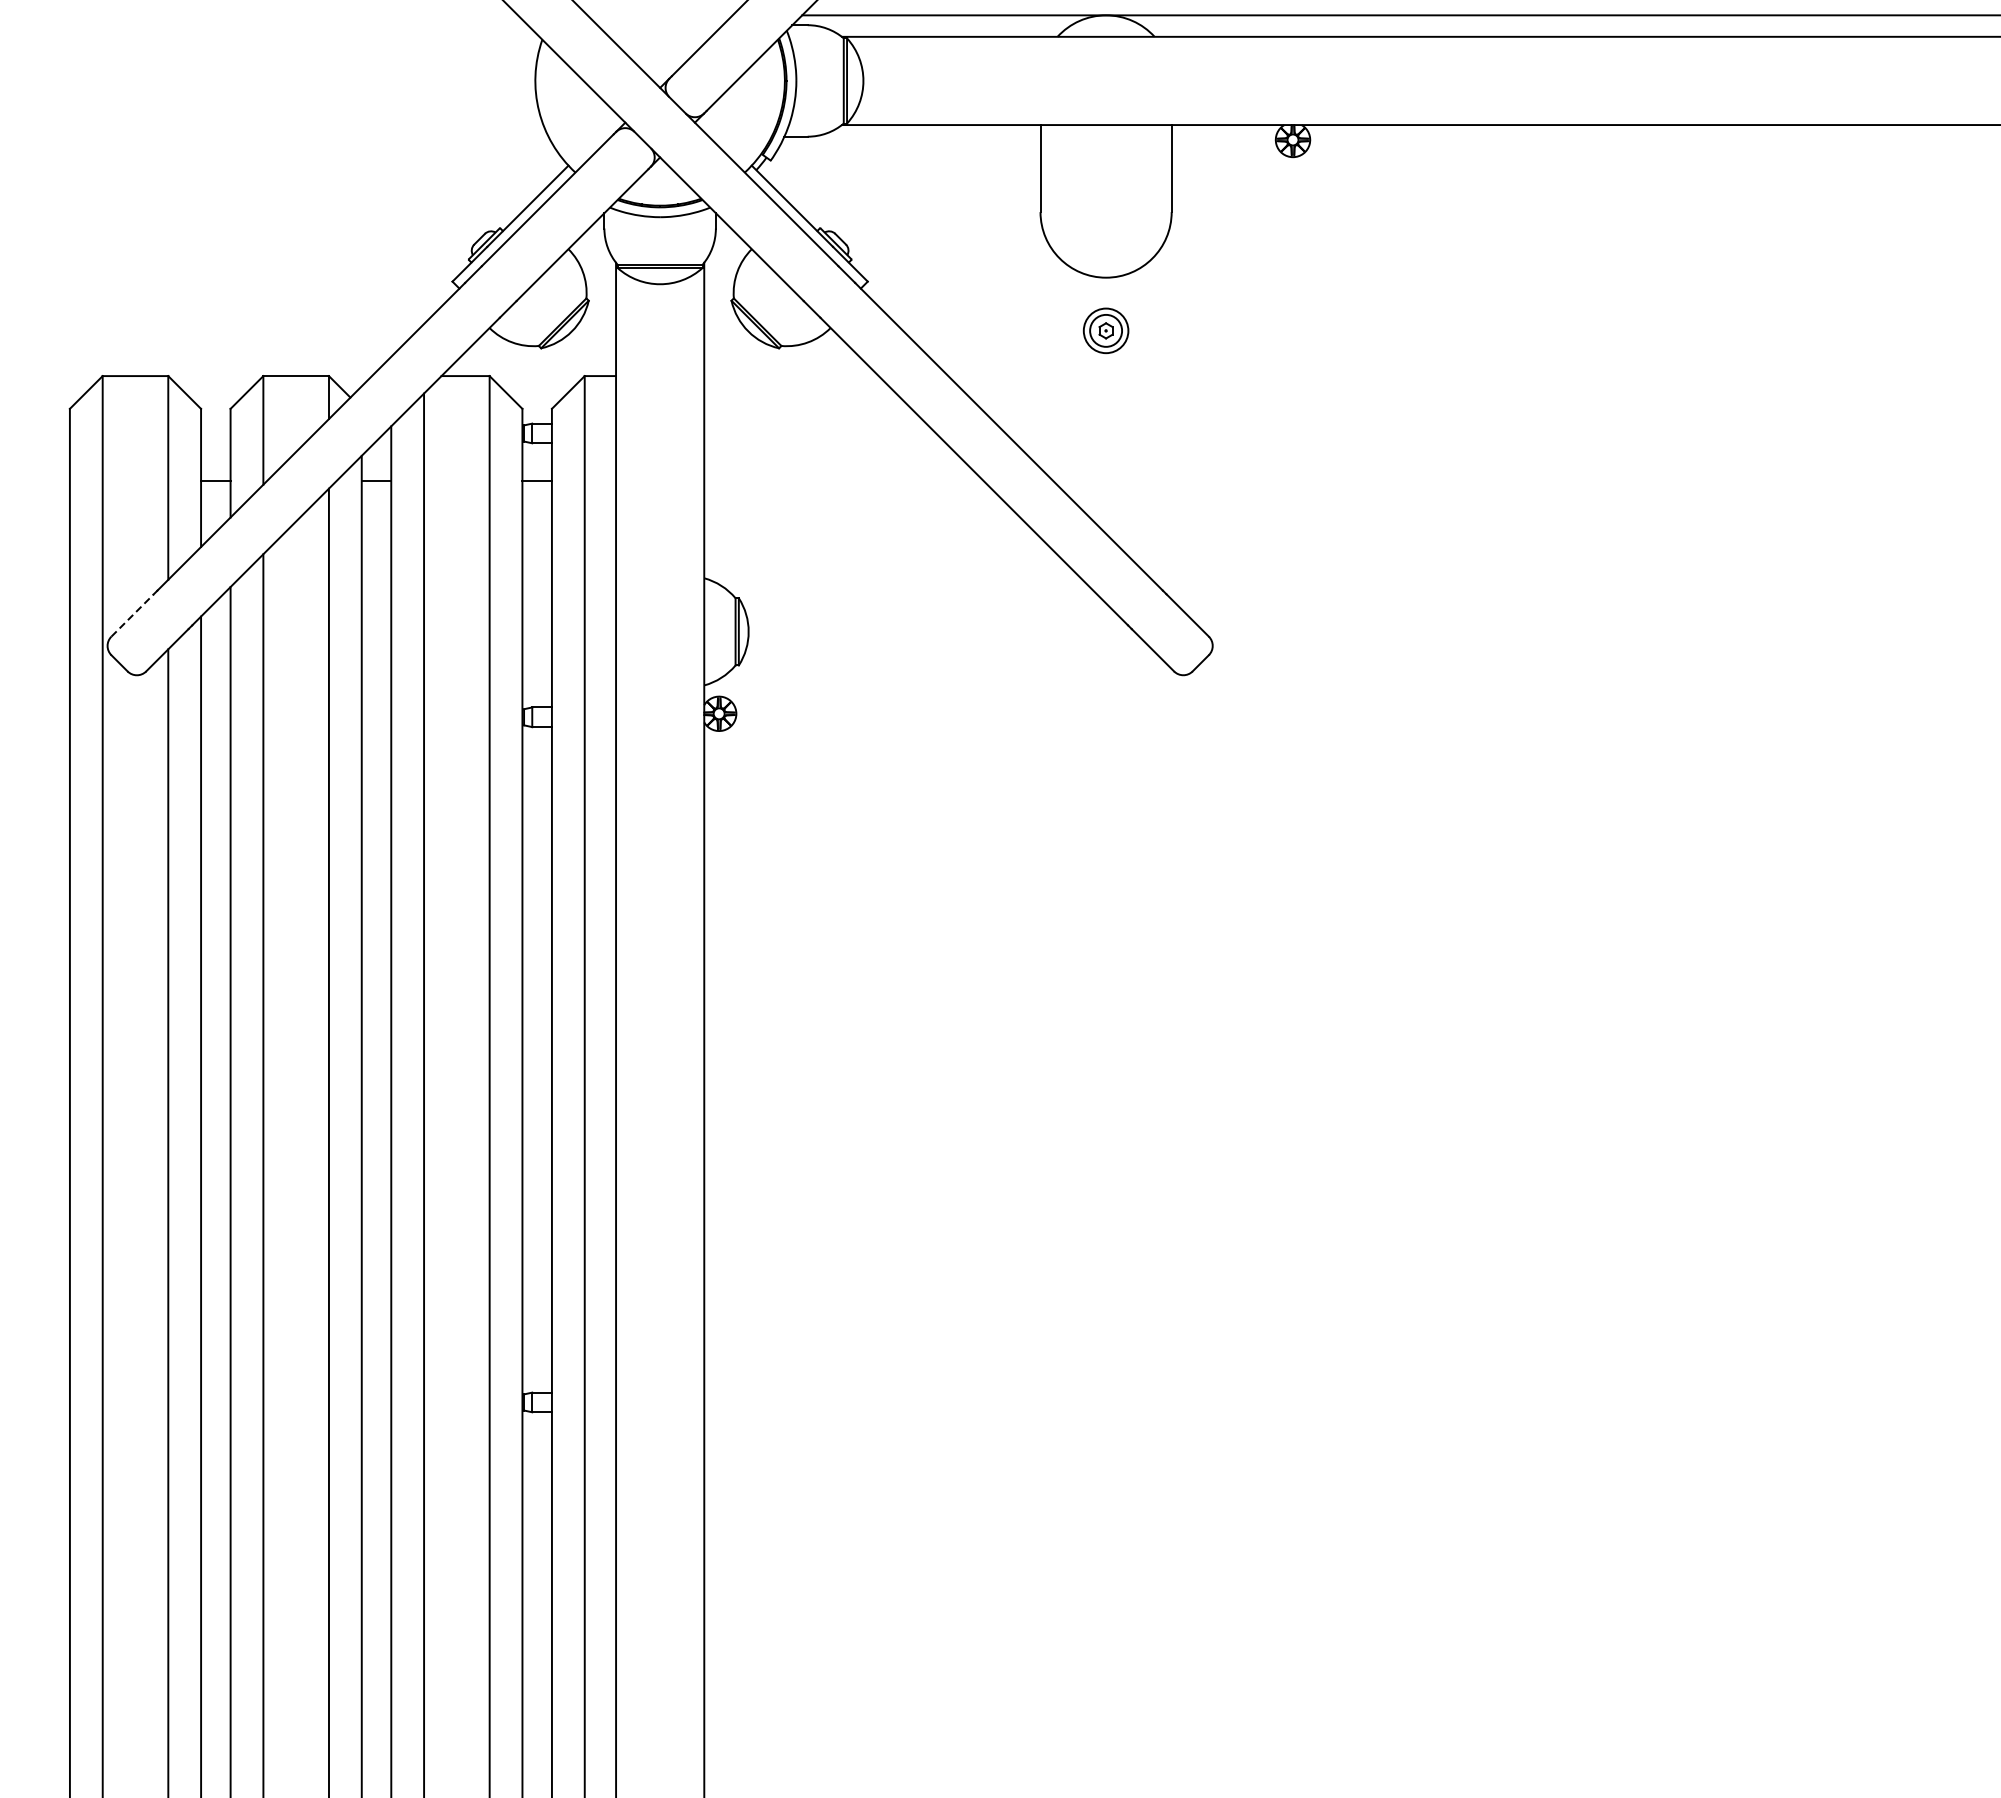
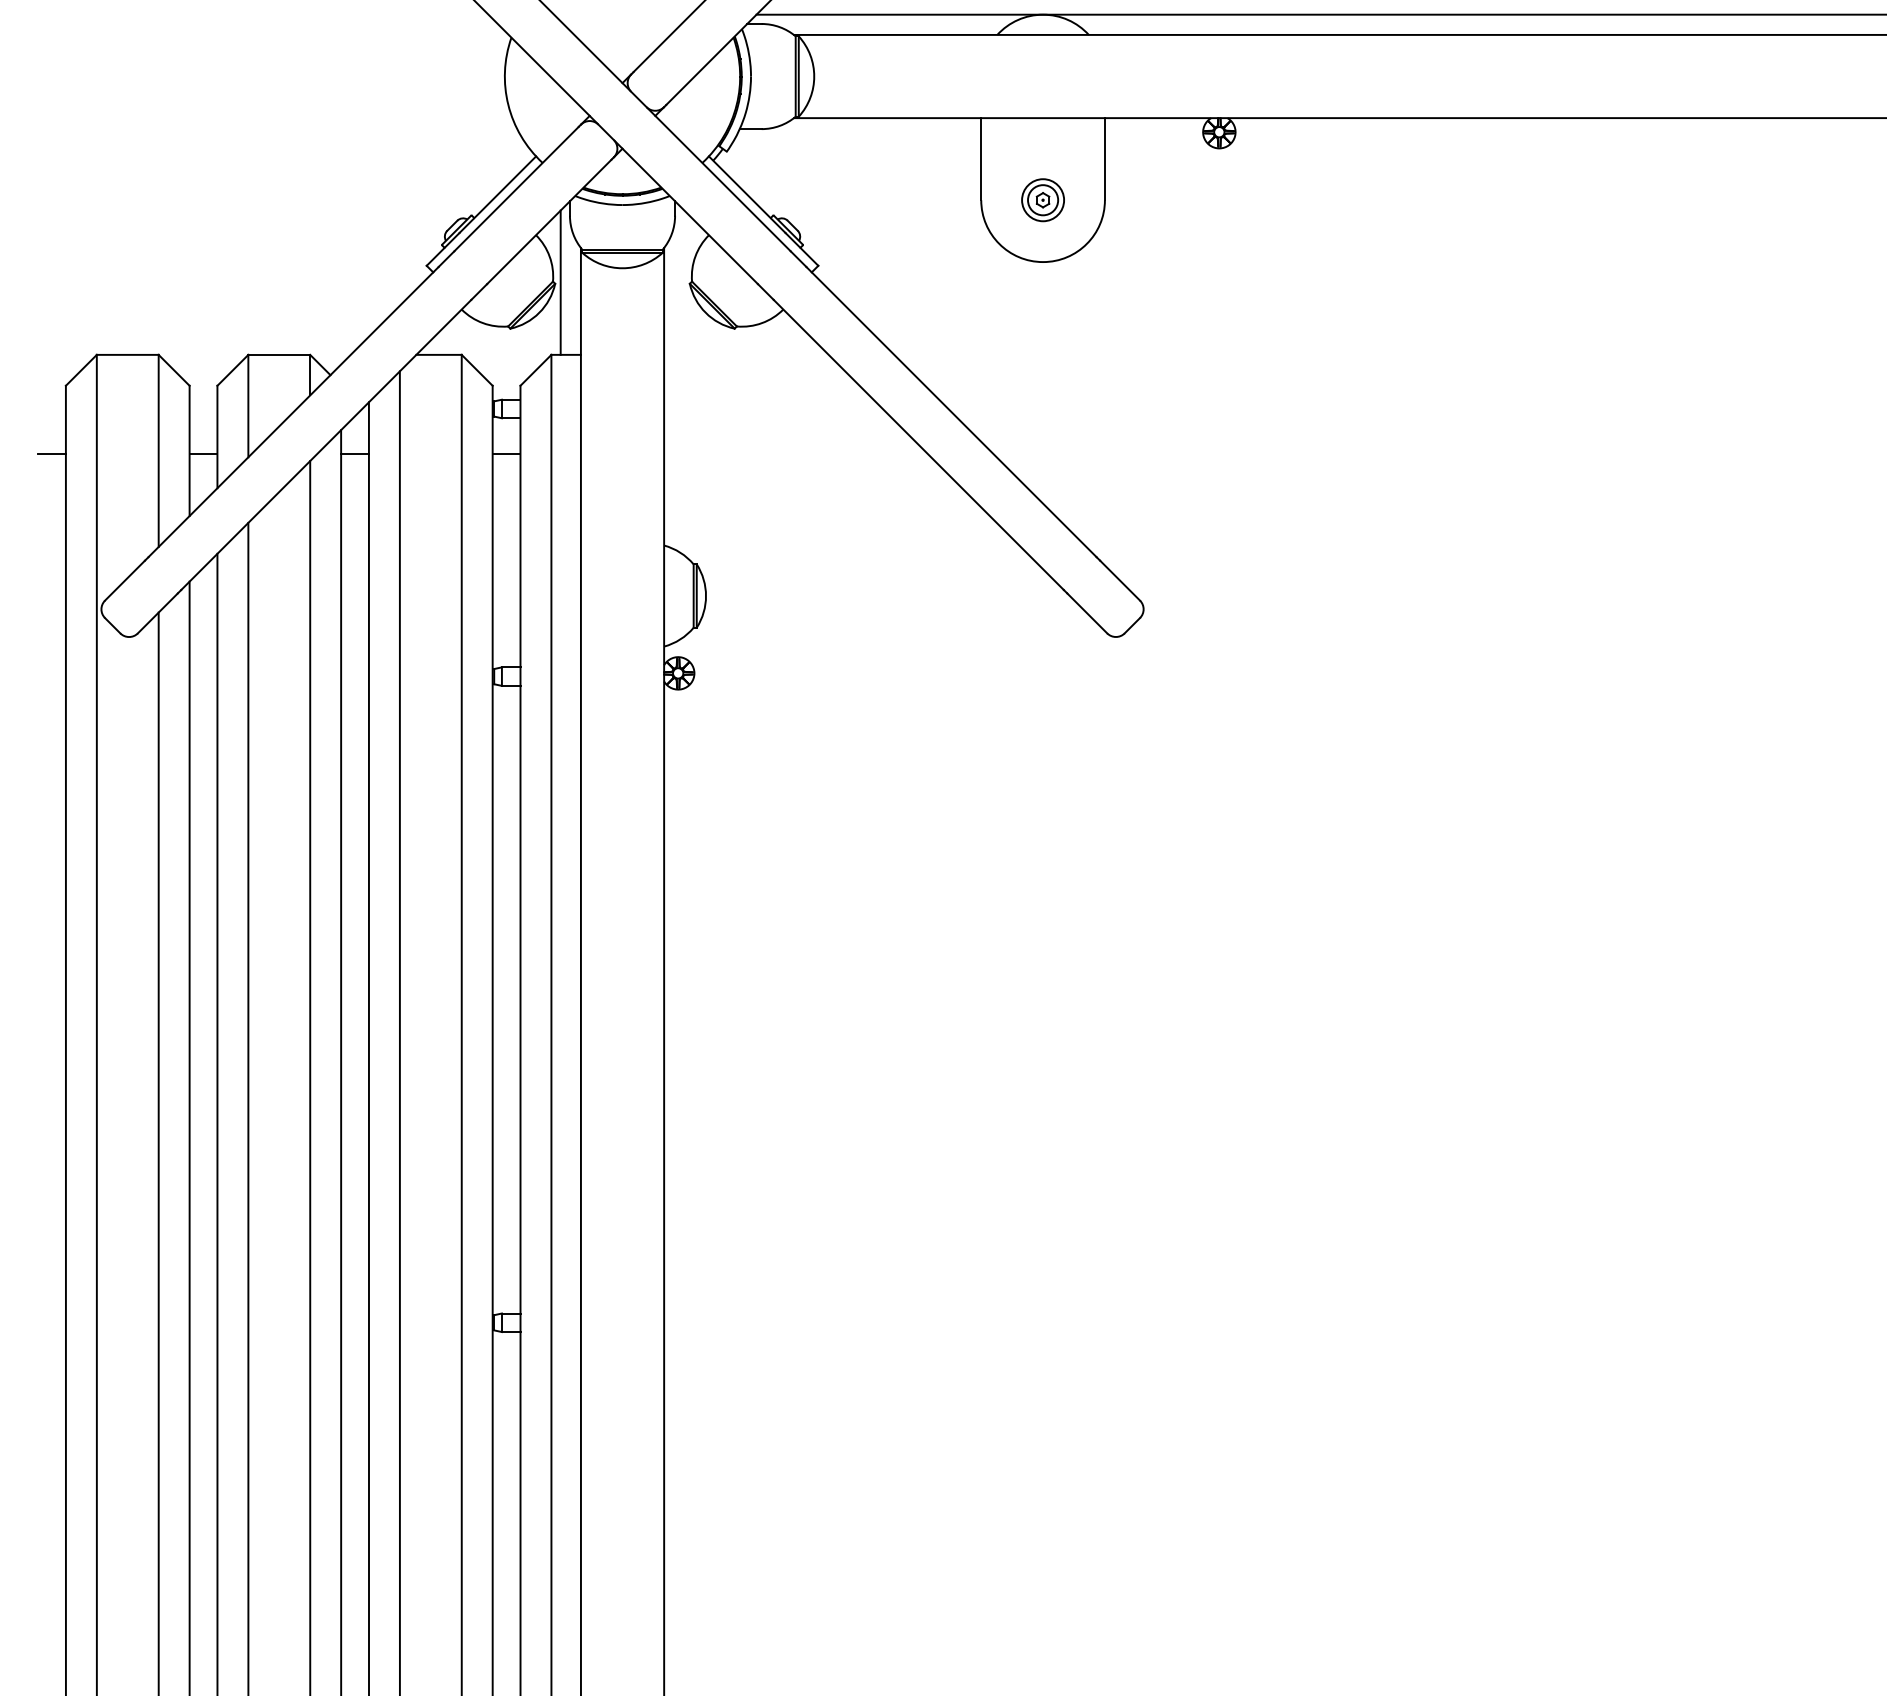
line: (594, 299) -> (560, 282), added
part: (1105, 331) -> (1042, 200), moved
line: (54, 480) -> (51, 453), added
line: (133, 615) -> (125, 580), dashed -> solid

